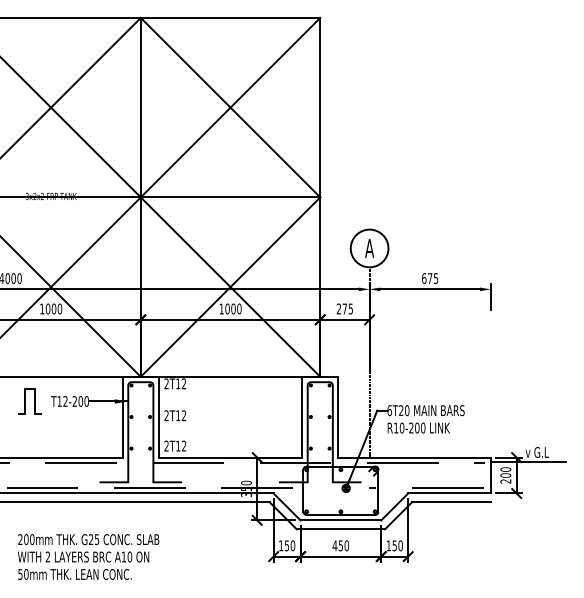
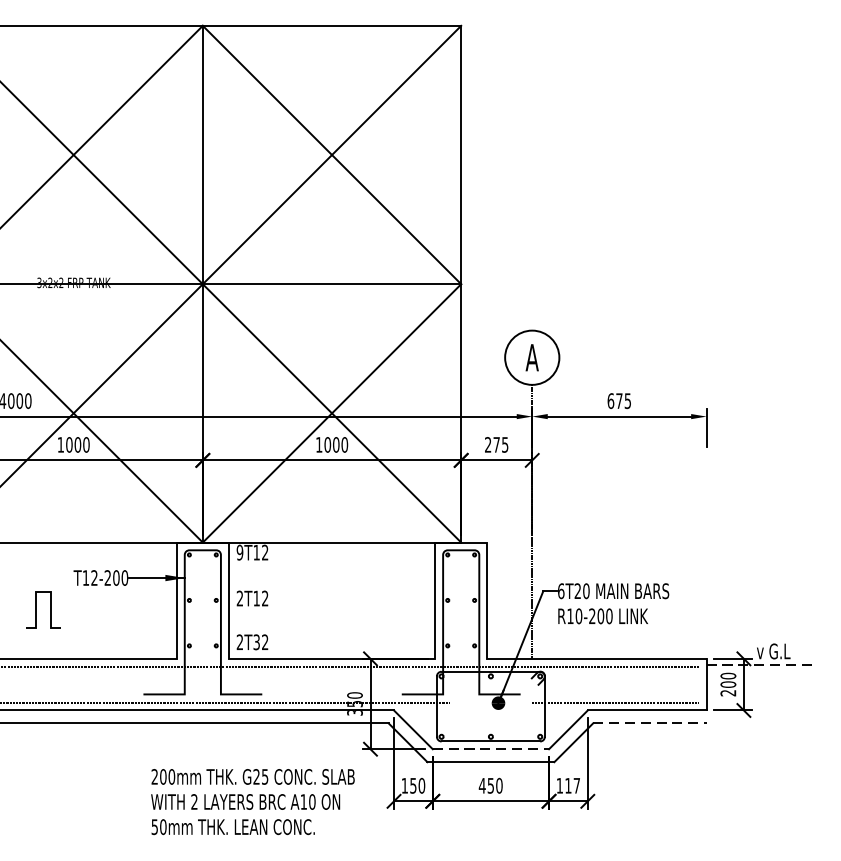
text: (166, 383) -> (239, 552), 2T12 -> 9T12
curve: (25, 401) -> (36, 609), moved
text: (178, 445) -> (257, 641), 2T12 -> 2T32
line: (528, 462) -> (760, 665), solid -> dashed
line: (451, 502) -> (650, 723), solid -> dashed
line: (341, 520) -> (491, 749), solid -> dashed
text: (397, 545) -> (572, 785), 150 -> 117
text: (88, 556) -> (252, 801), moved

